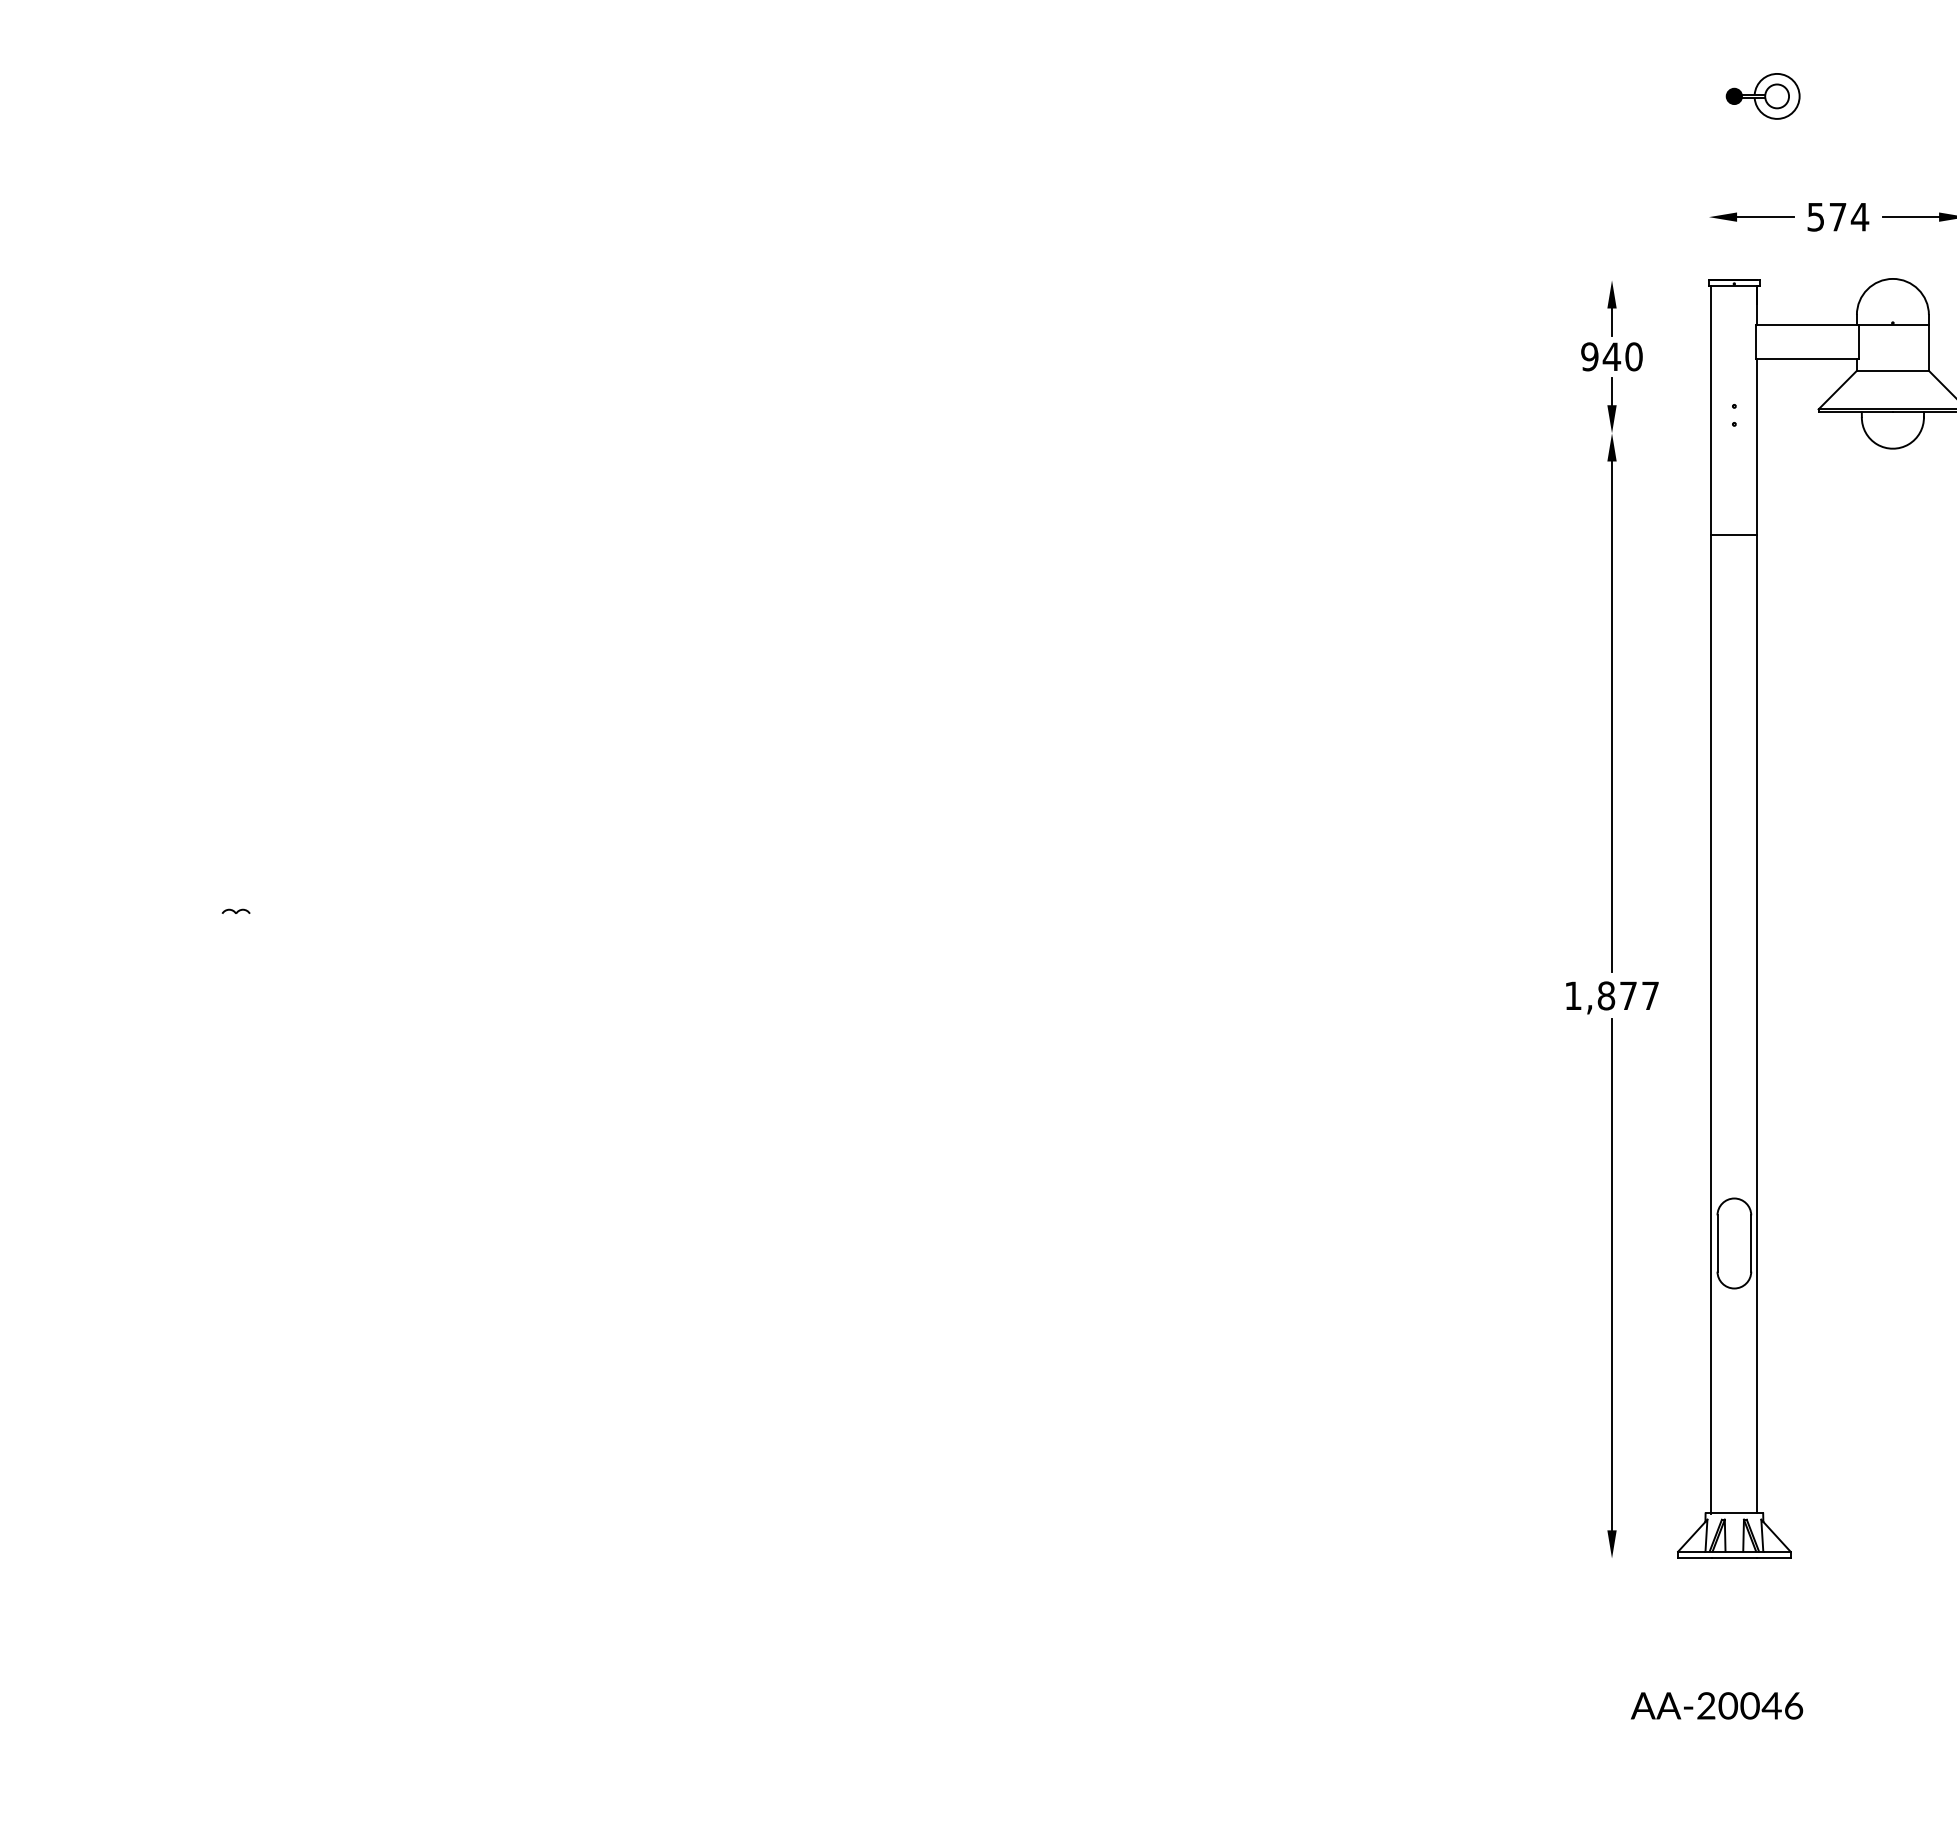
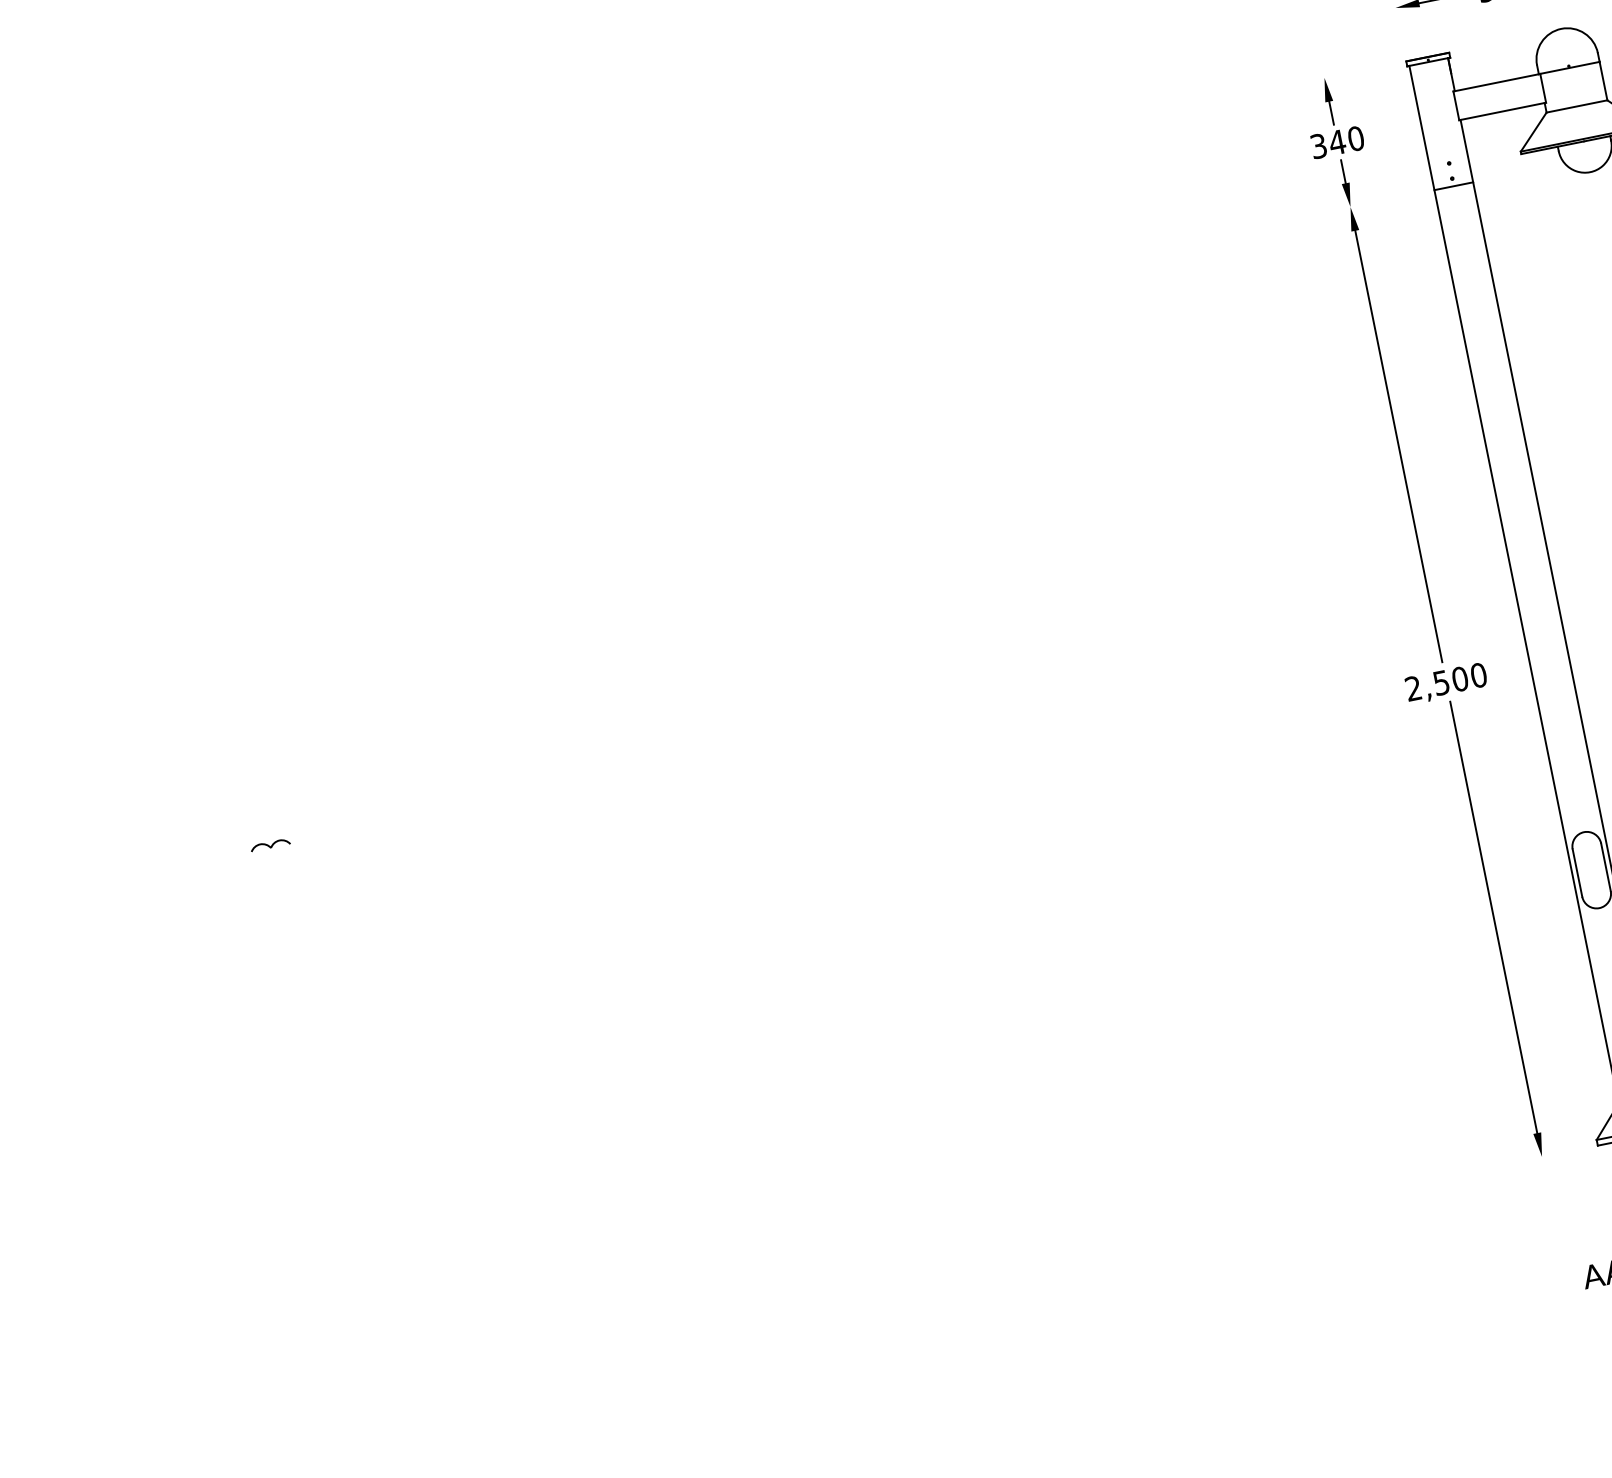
text: (1589, 356) -> (1318, 146), 940 -> 340
line: (1734, 535) -> (1453, 186), moved
part: (235, 911) -> (269, 845), size x1.67
text: (1612, 995) -> (1446, 681), 1,877 -> 2,500

